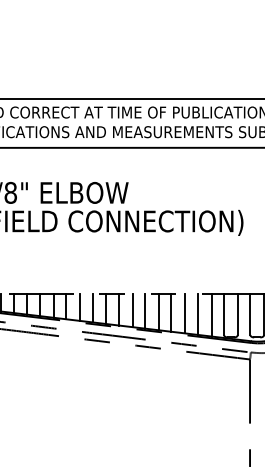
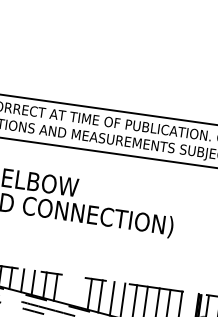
line: (132, 310) -> (67, 289), removed
line: (145, 311) -> (78, 291), removed

